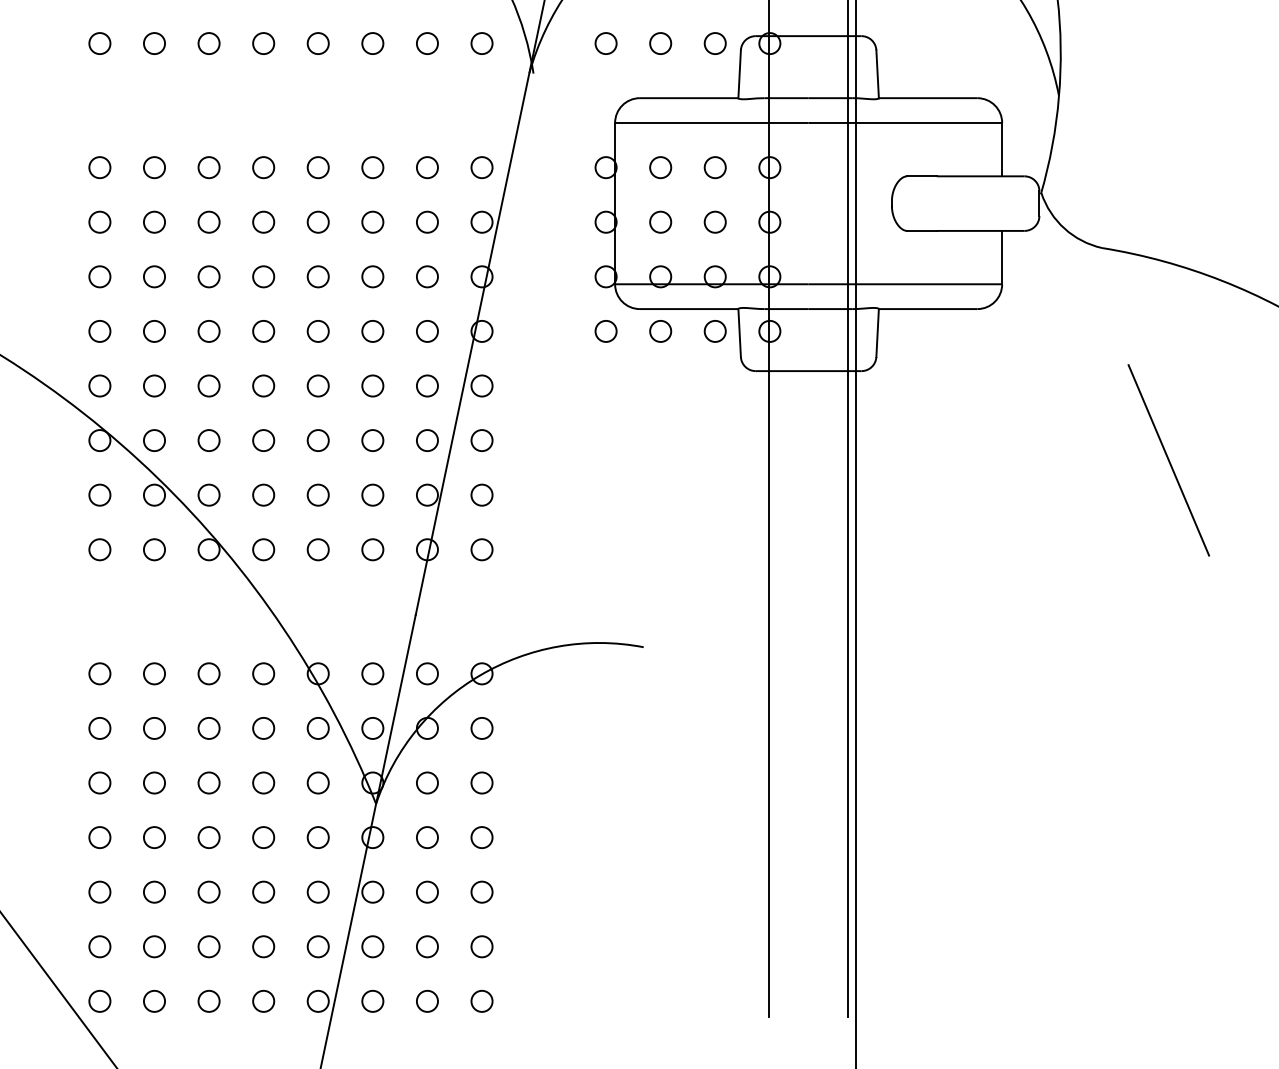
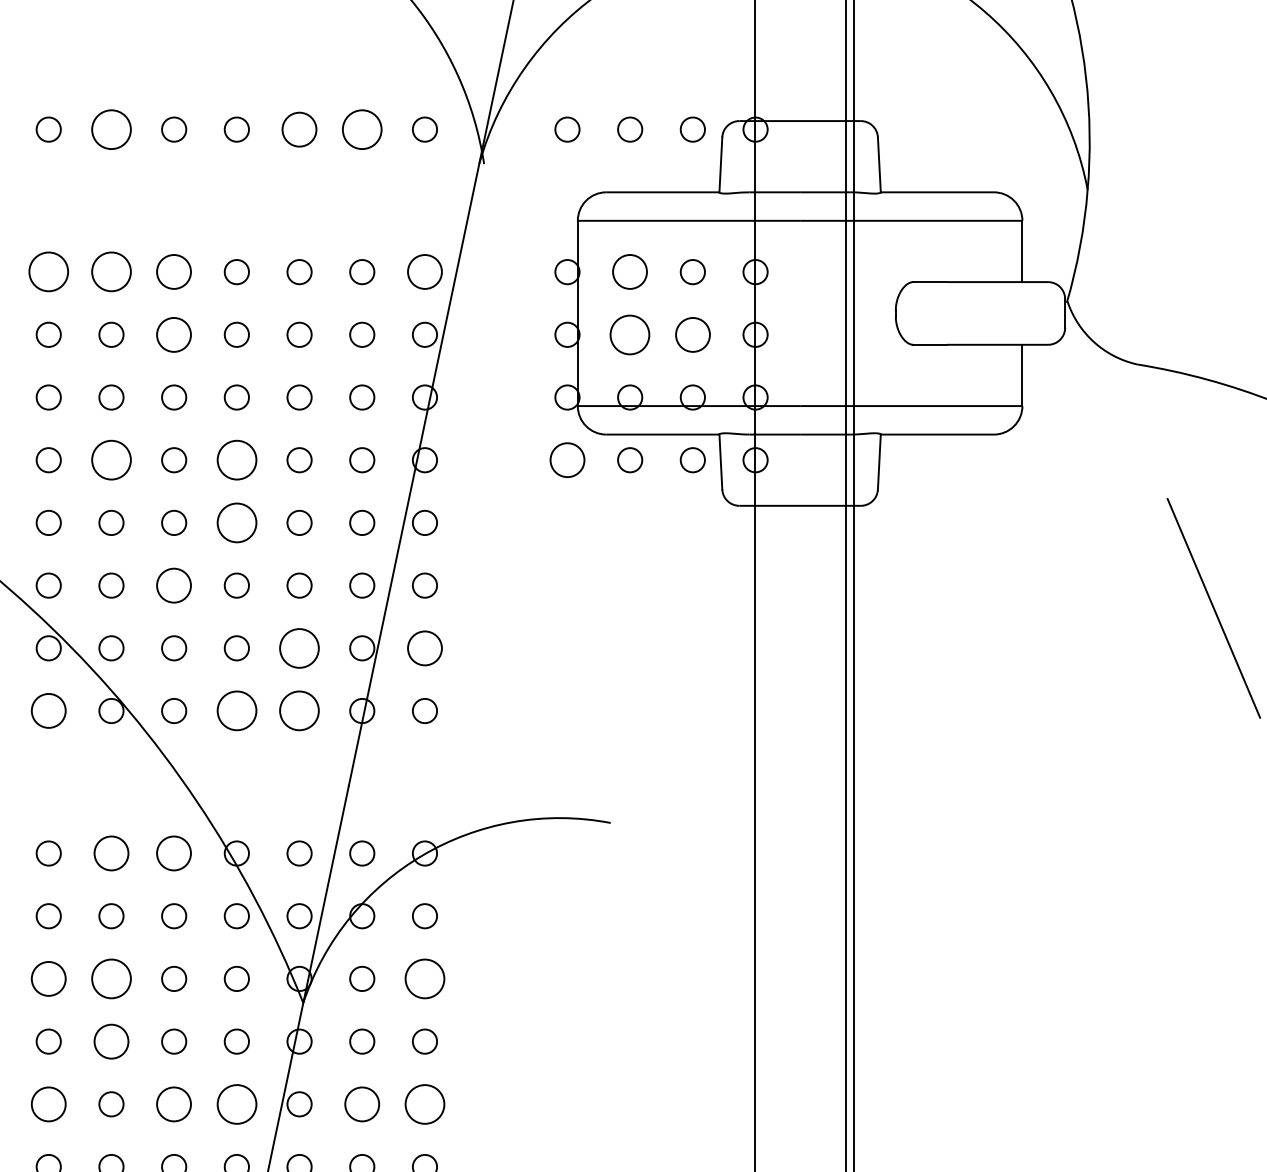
circle: (208, 43) -> (110, 129), size x1.6
circle: (372, 43) -> (299, 129), size x1.4
circle: (427, 43) -> (362, 129), size x1.6
circle: (154, 167) -> (48, 271), size x1.6
circle: (208, 167) -> (110, 271), size x1.6
circle: (263, 167) -> (173, 271), size x1.4
circle: (481, 167) -> (424, 271), size x1.4
circle: (660, 167) -> (629, 271), size x1.4
circle: (263, 221) -> (173, 333), size x1.4
circle: (660, 221) -> (629, 333), size x1.6
circle: (714, 221) -> (691, 333), size x1.4
circle: (208, 331) -> (110, 460), size x1.6
circle: (317, 331) -> (235, 460), size x1.6
circle: (605, 331) -> (566, 460), size x1.4
circle: (317, 385) -> (235, 522), size x1.6
circle: (263, 440) -> (173, 585), size x1.4
circle: (372, 494) -> (299, 647), size x1.6
circle: (481, 494) -> (424, 647), size x1.4
circle: (154, 549) -> (48, 710), size x1.4
circle: (317, 549) -> (235, 710), size x1.6
circle: (372, 549) -> (299, 710), size x1.6
circle: (208, 673) -> (110, 853), size x1.4
circle: (263, 673) -> (173, 853), size x1.4
circle: (154, 782) -> (48, 978), size x1.4
circle: (208, 782) -> (110, 978), size x1.6
circle: (481, 782) -> (424, 978), size x1.6
circle: (208, 837) -> (110, 1041), size x1.4
circle: (154, 891) -> (48, 1103), size x1.4
circle: (263, 891) -> (173, 1103), size x1.4
circle: (317, 891) -> (235, 1103), size x1.6
circle: (427, 891) -> (362, 1103), size x1.4
circle: (481, 891) -> (424, 1103), size x1.6

